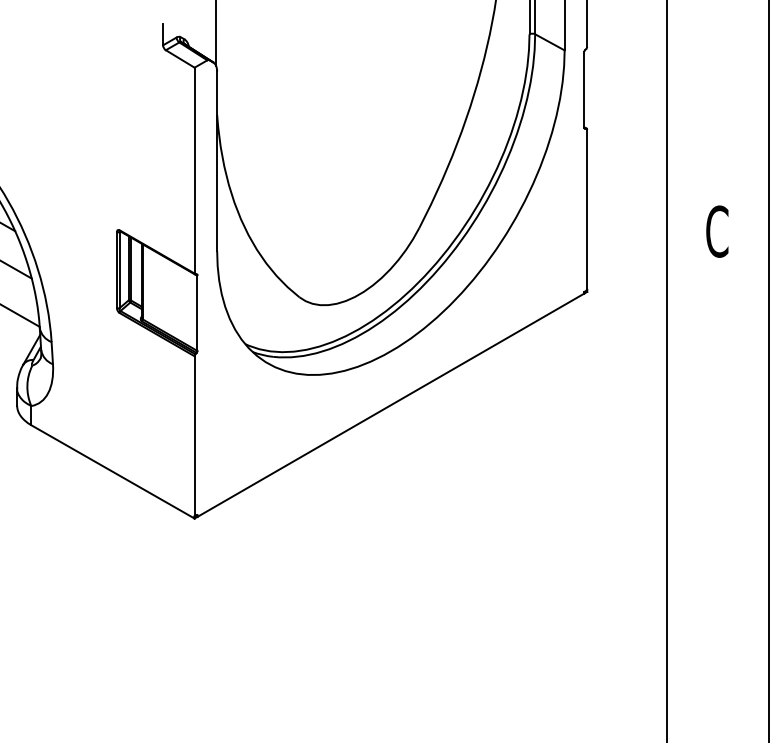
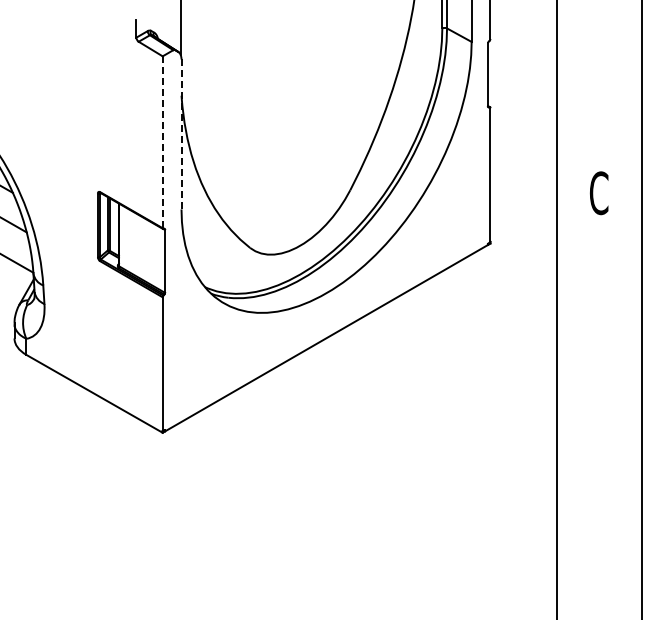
line: (217, 161) -> (181, 134), solid -> dashed
line: (194, 170) -> (162, 142), solid -> dashed

